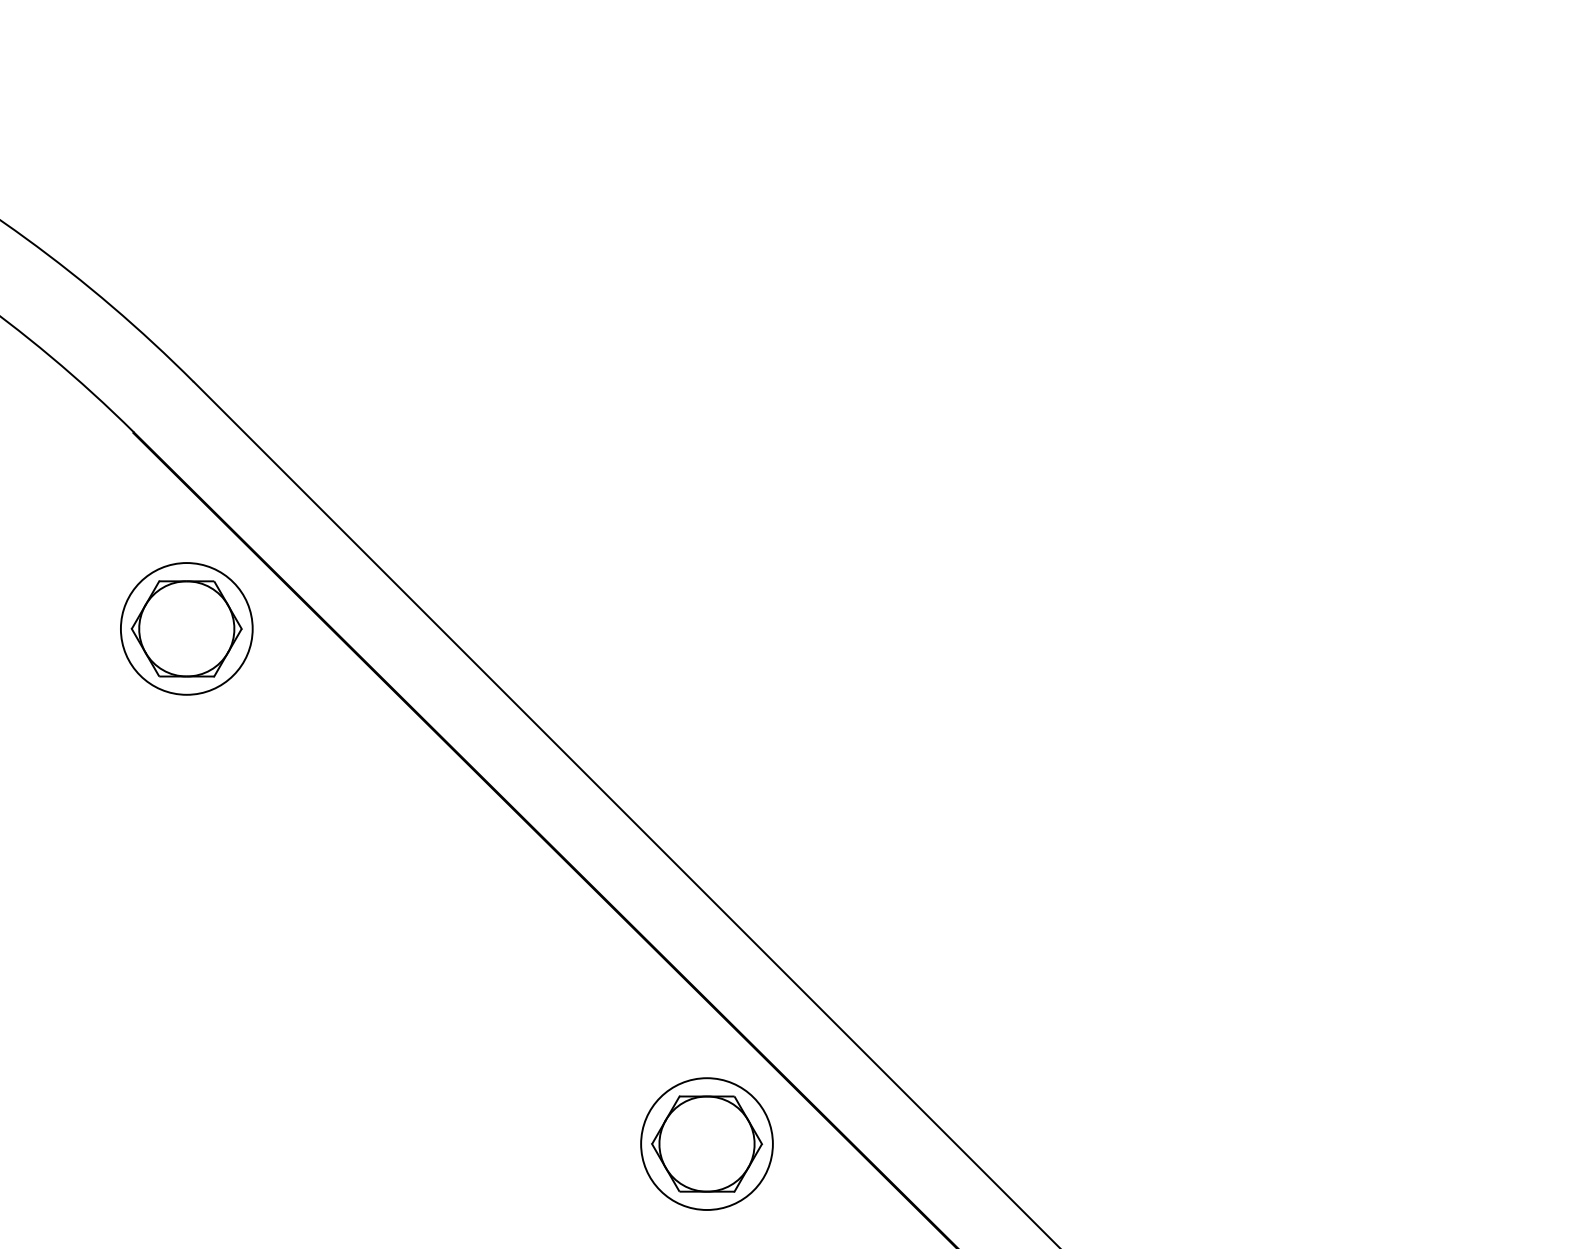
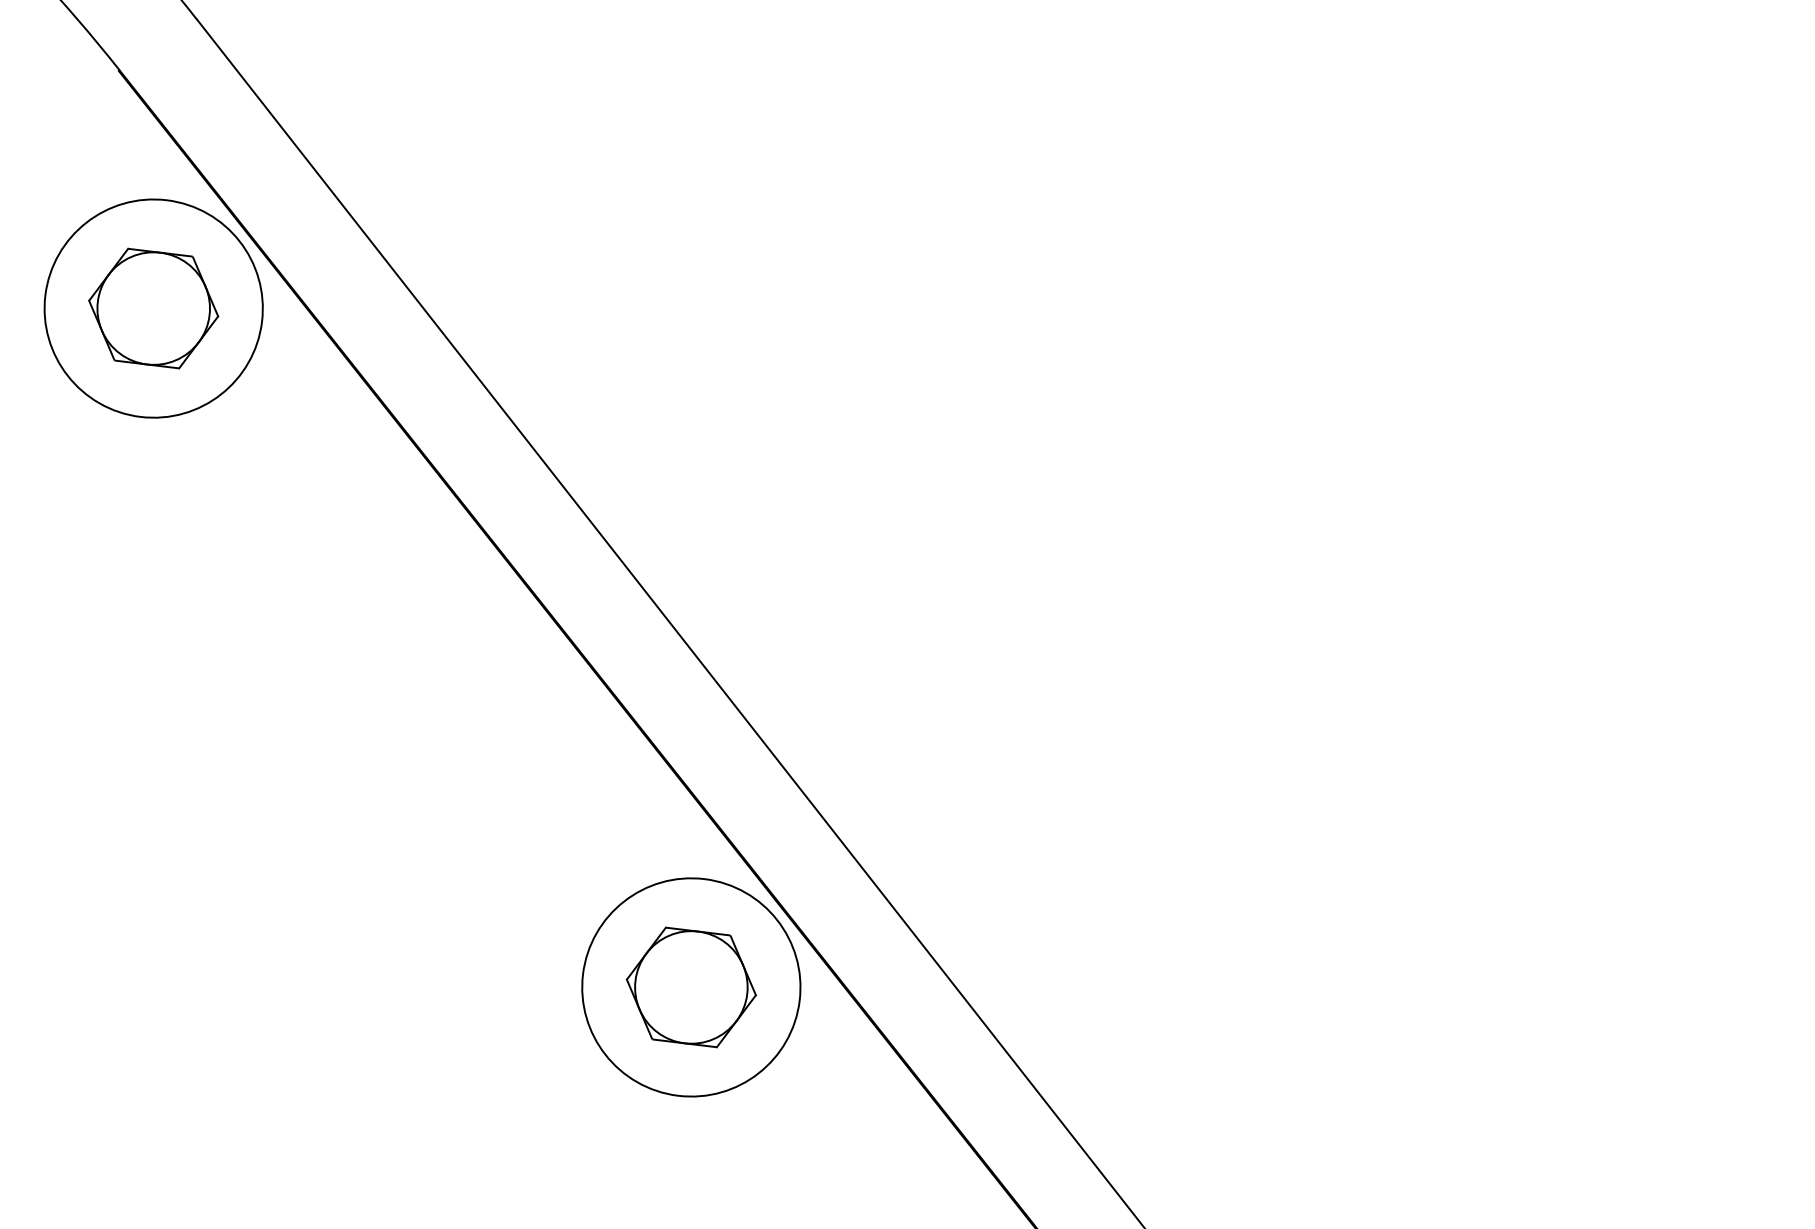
circle: (186, 628) -> (153, 308), size x1.4
circle: (706, 1143) -> (690, 986), size x1.4

